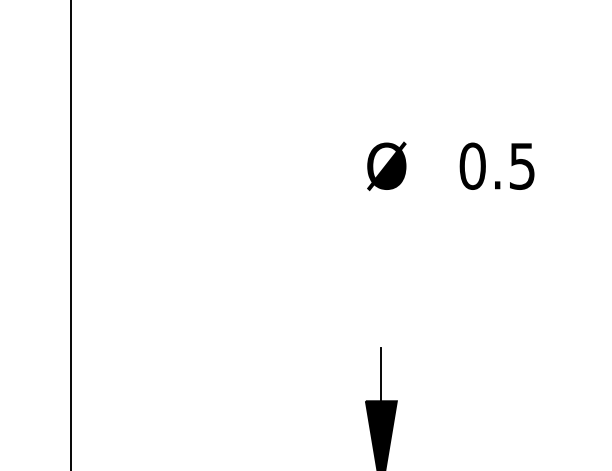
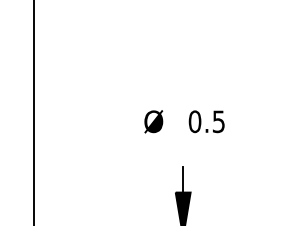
text: (450, 165) -> (184, 121), moved

